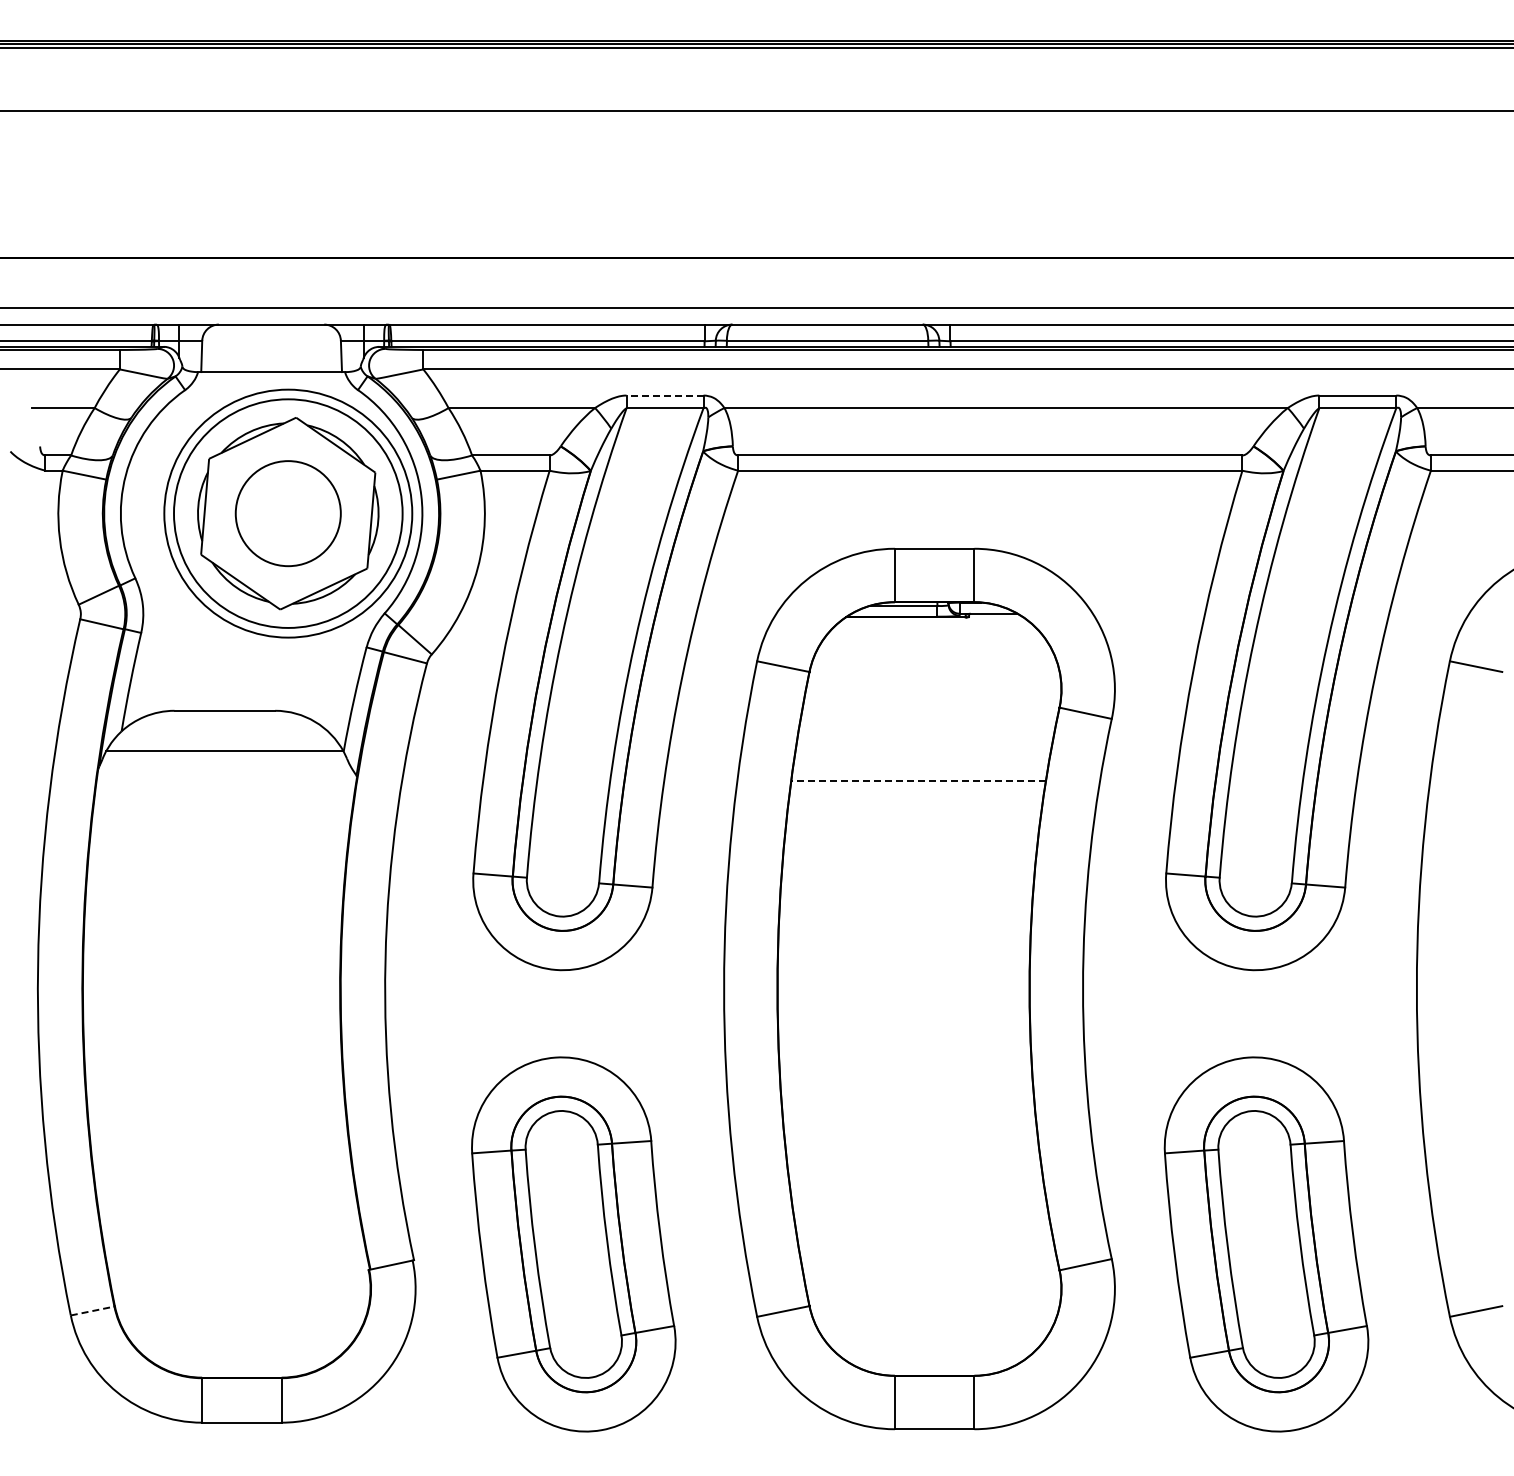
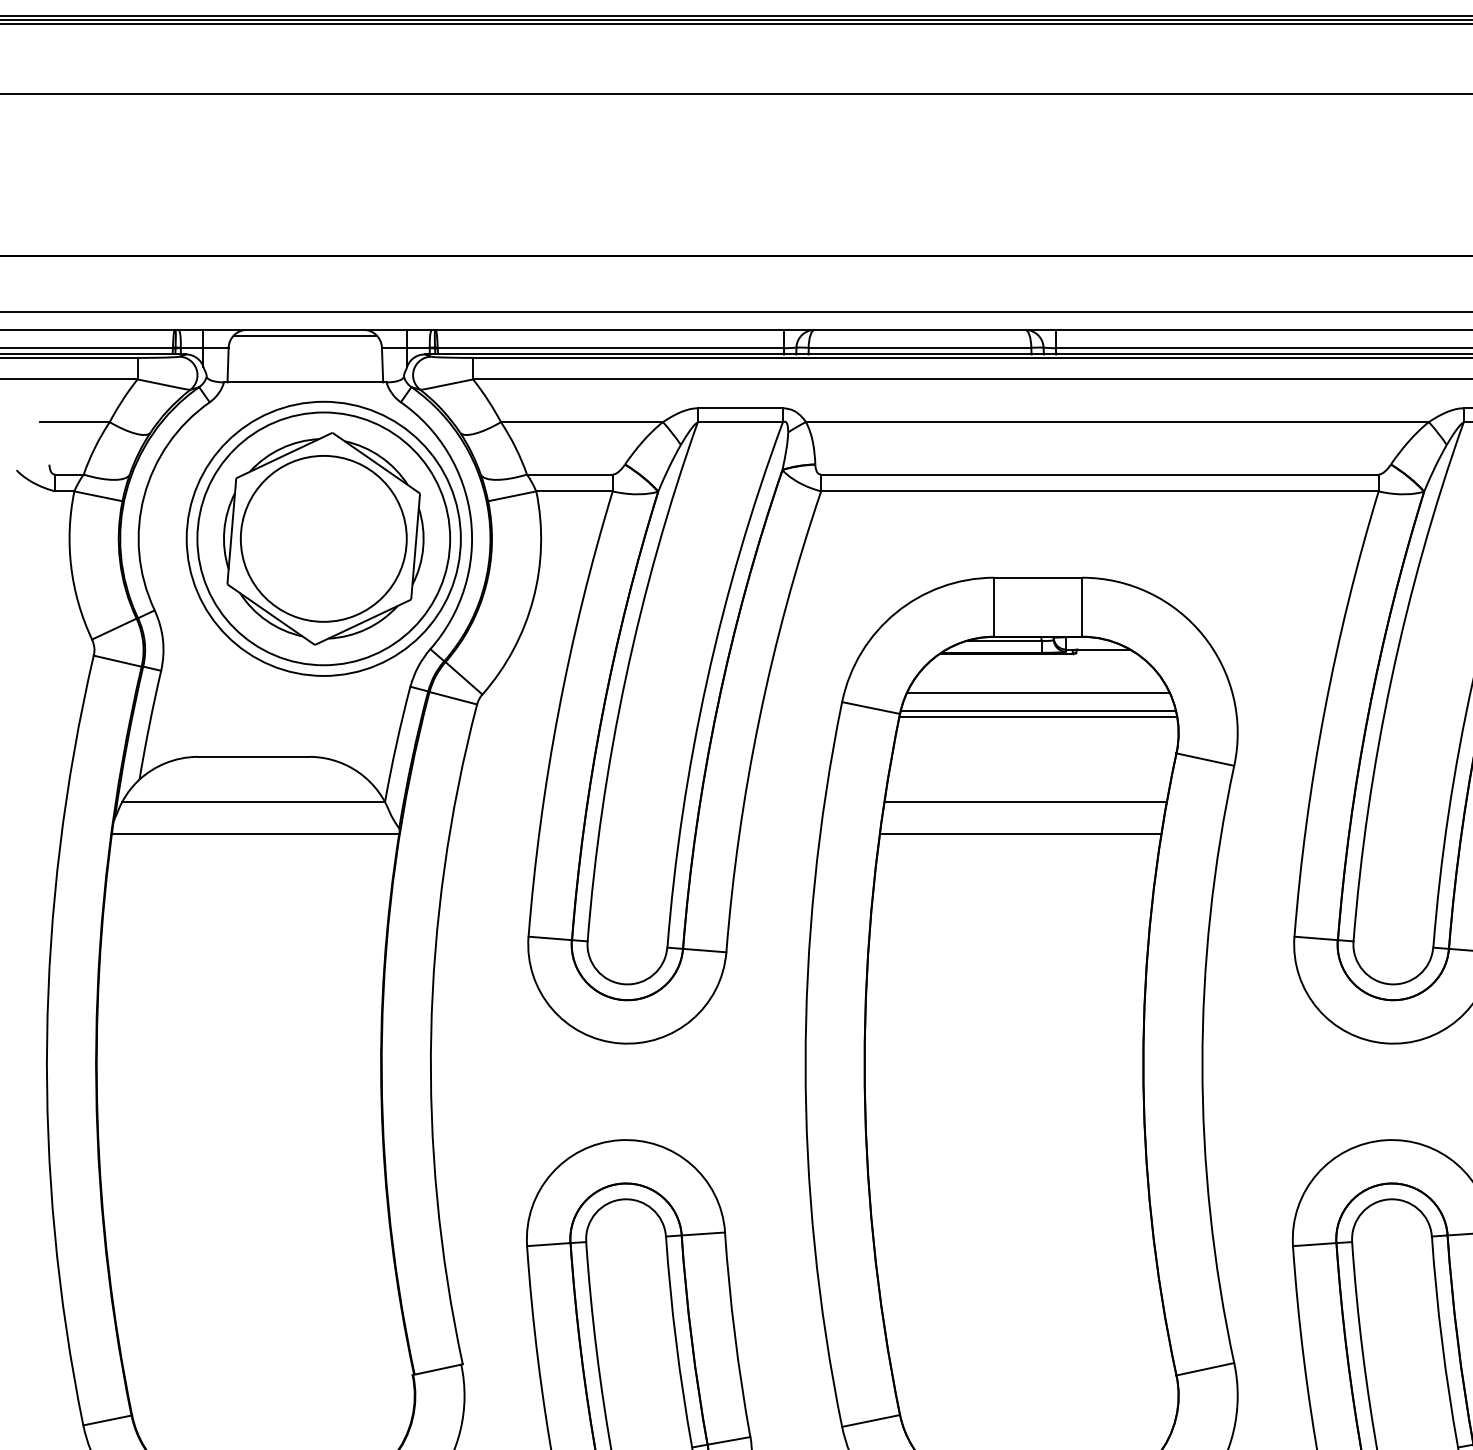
line: (271, 330) -> (305, 336), added
line: (664, 395) -> (739, 408), dashed -> solid
circle: (288, 513) -> (324, 538), size x1.43
line: (934, 652) -> (1038, 692), added
line: (934, 669) -> (1038, 711), added
line: (934, 674) -> (1038, 716), added
line: (922, 751) -> (1024, 801), added
line: (226, 780) -> (255, 833), added
line: (918, 780) -> (1020, 833), dashed -> solid
line: (93, 1310) -> (108, 1419), dashed -> solid

